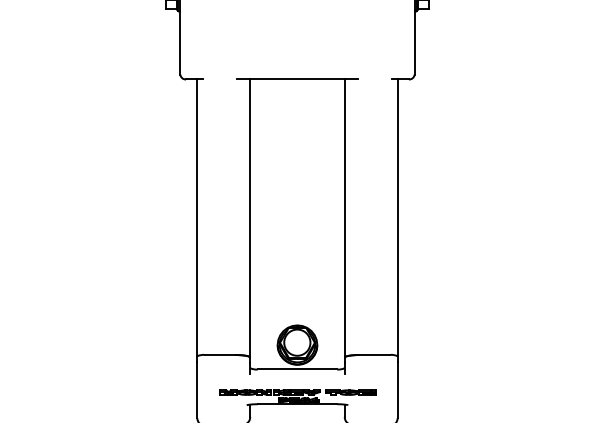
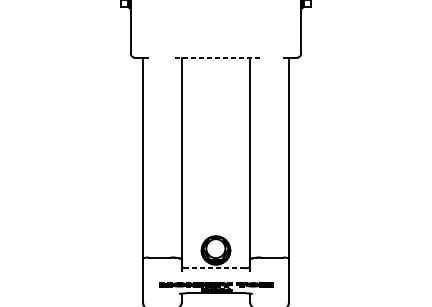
line: (297, 79) -> (216, 57), solid -> dashed
line: (297, 369) -> (216, 268), solid -> dashed

